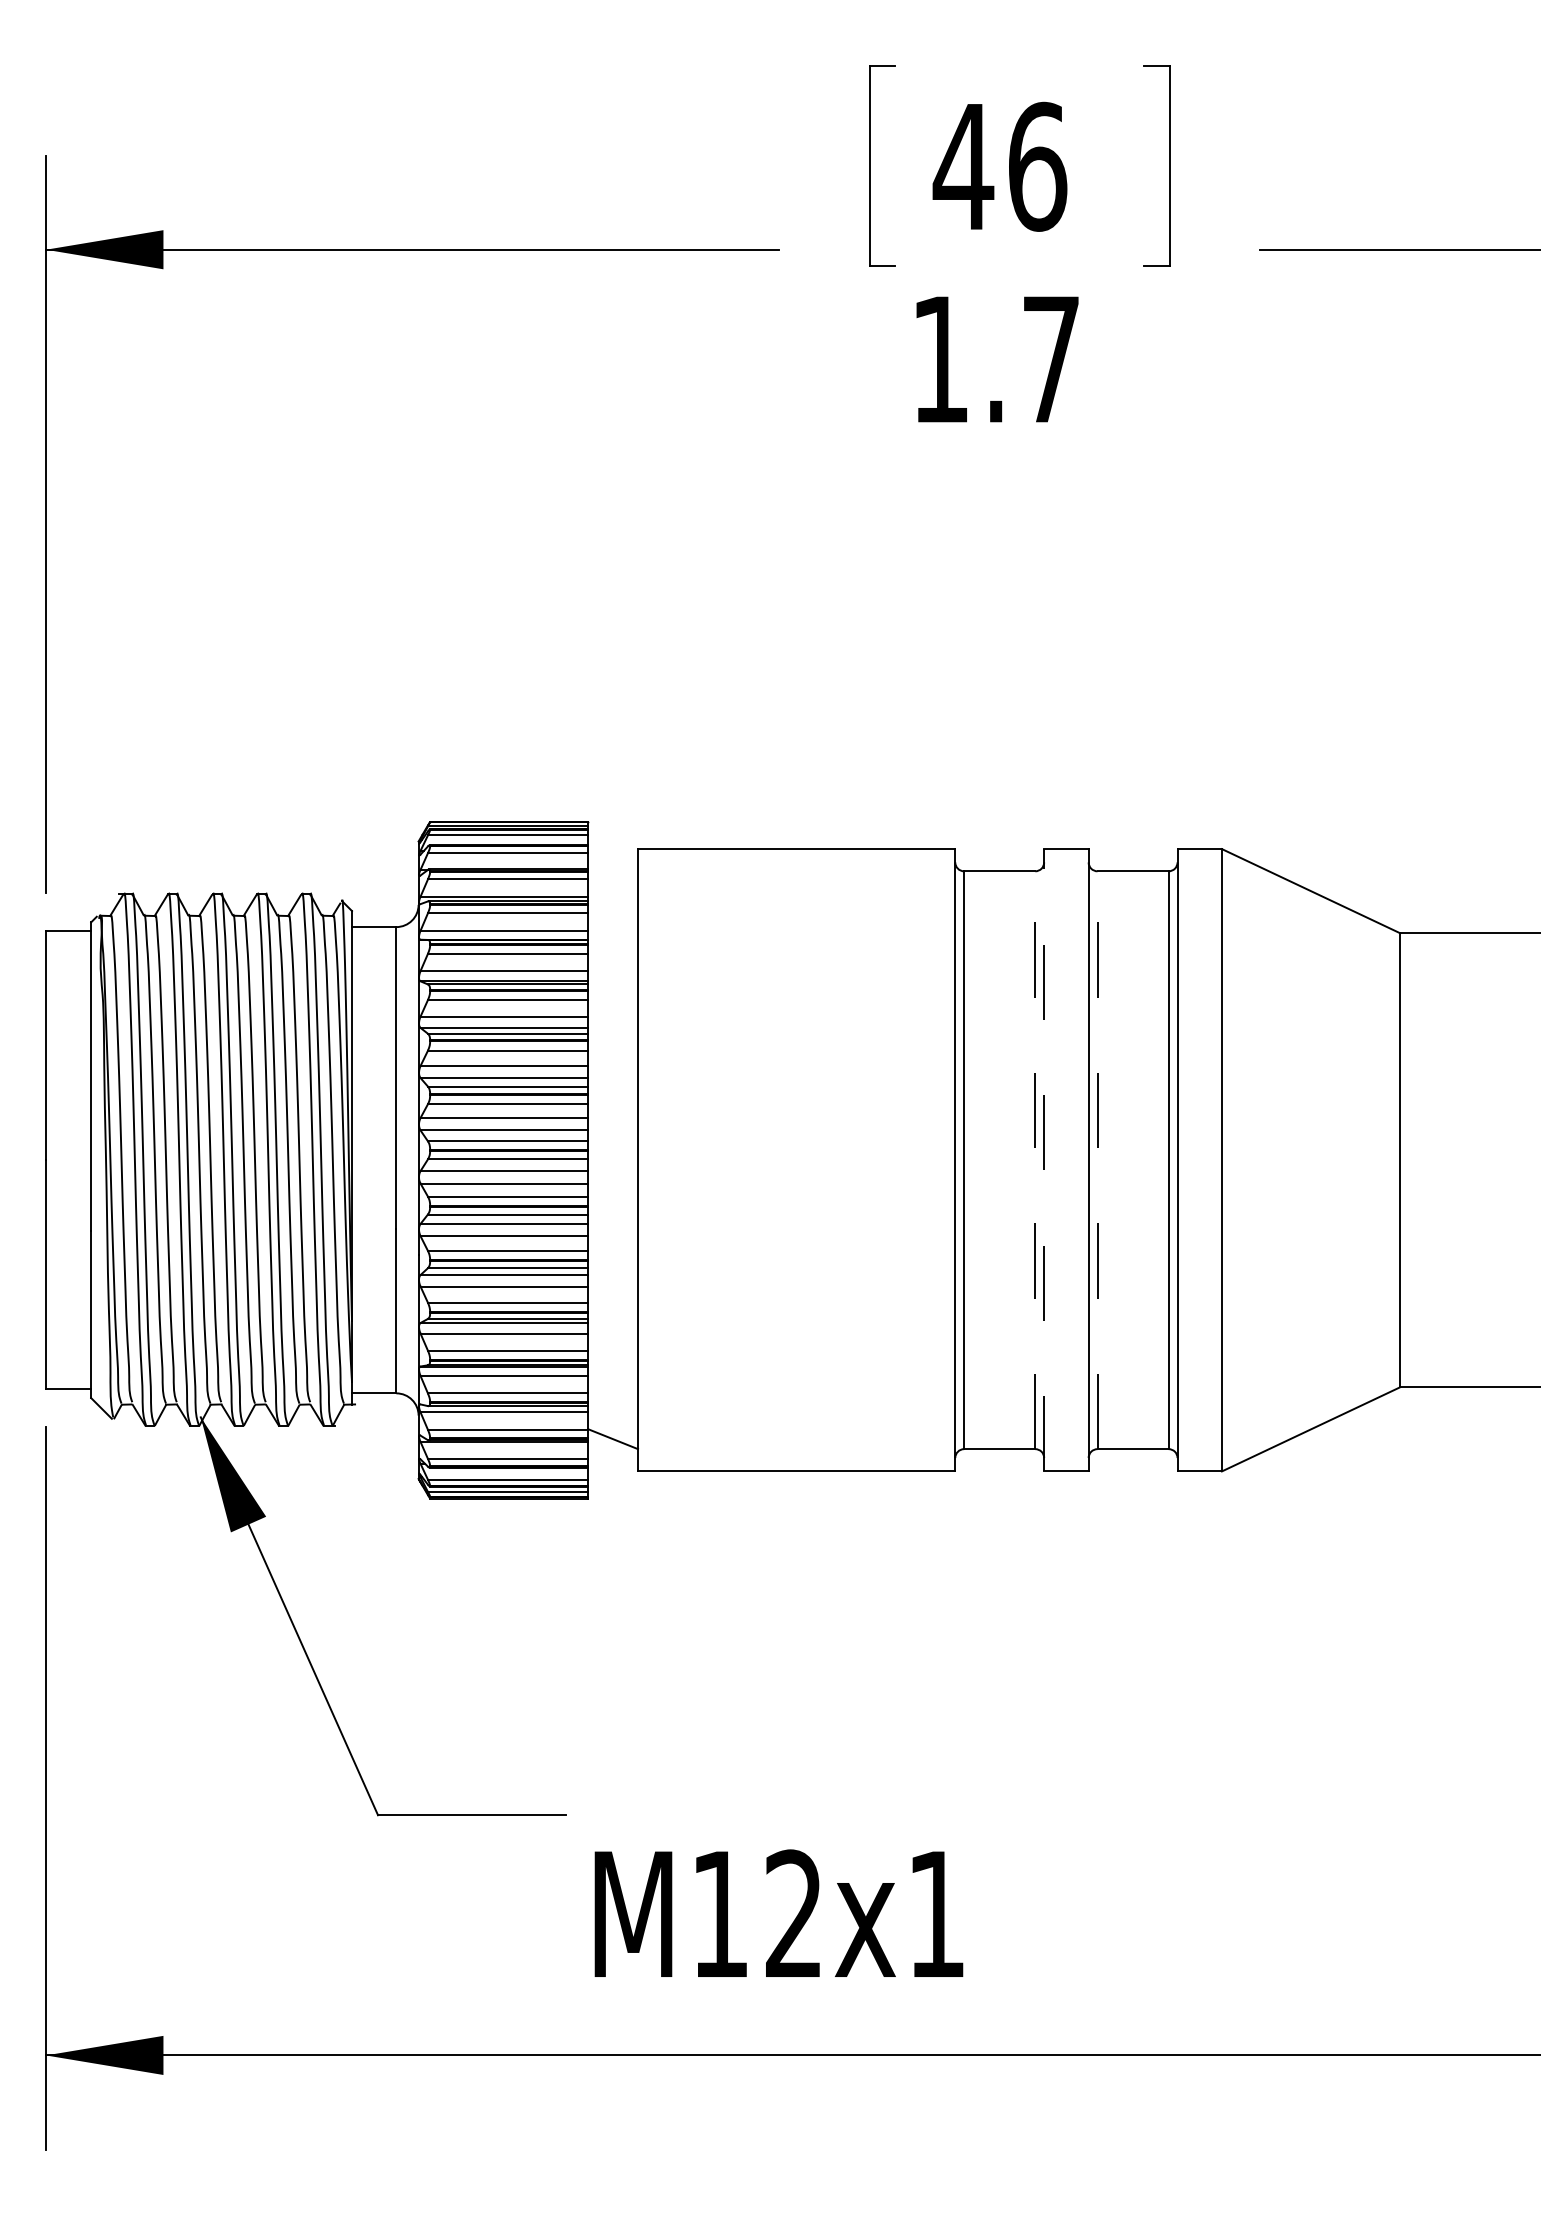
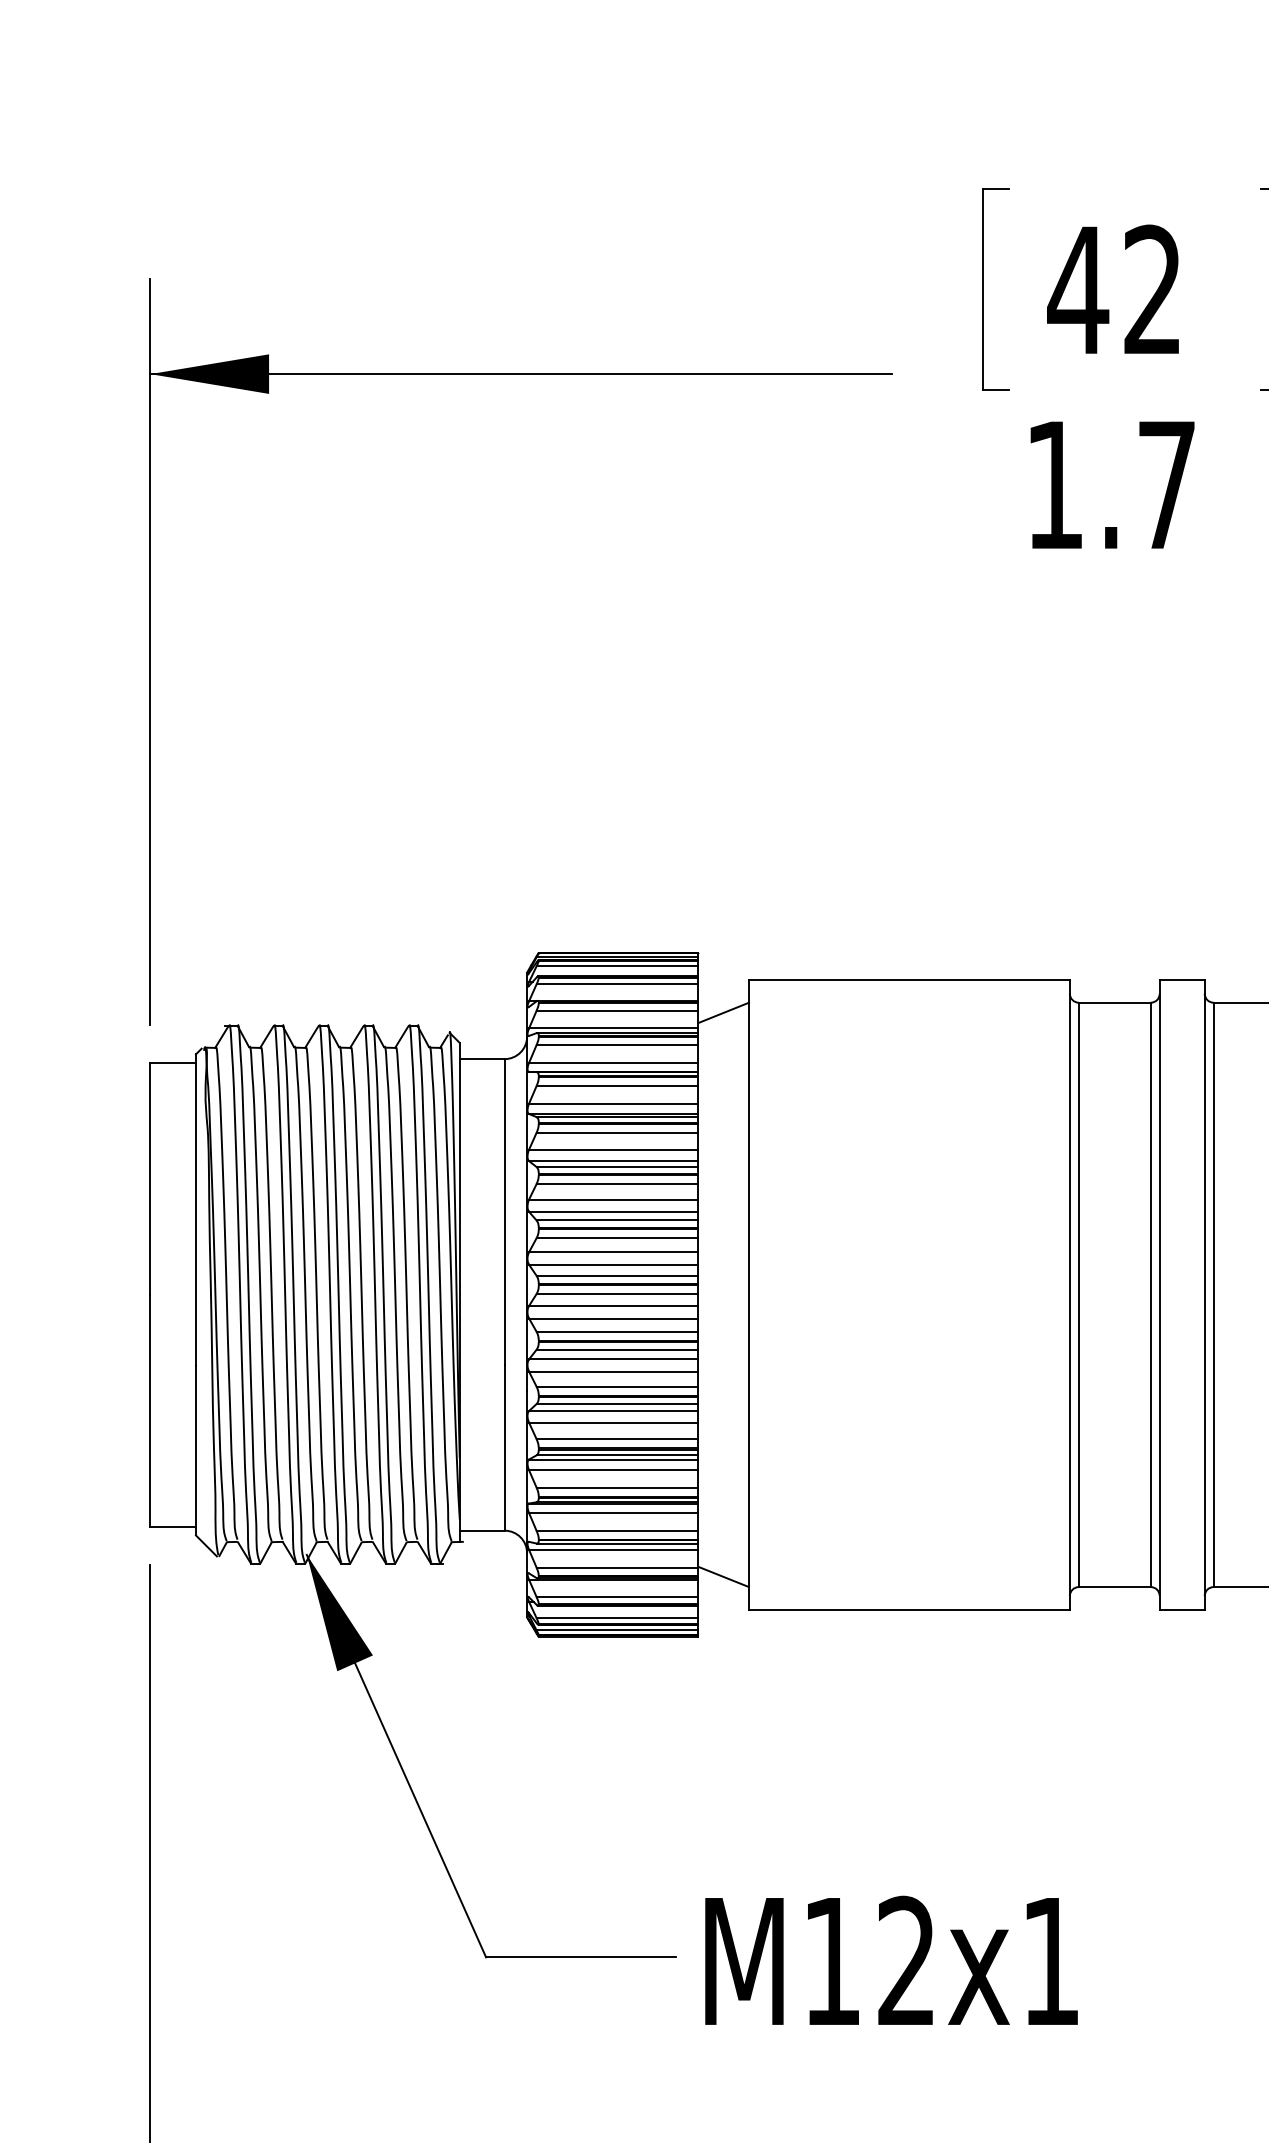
text: (1038, 166) -> (1154, 289), 46 -> 42
line: (612, 881) -> (723, 1013), added
line: (1044, 1159) -> (1160, 1294), dashed -> solid
line: (1035, 1160) -> (1150, 1295), dashed -> solid
line: (1097, 1160) -> (1213, 1295), dashed -> solid
text: (778, 1912) -> (891, 1959), moved

